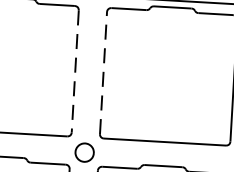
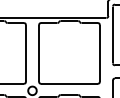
line: (74, 71) -> (25, 53), dashed -> solid
line: (104, 71) -> (39, 52), dashed -> solid

